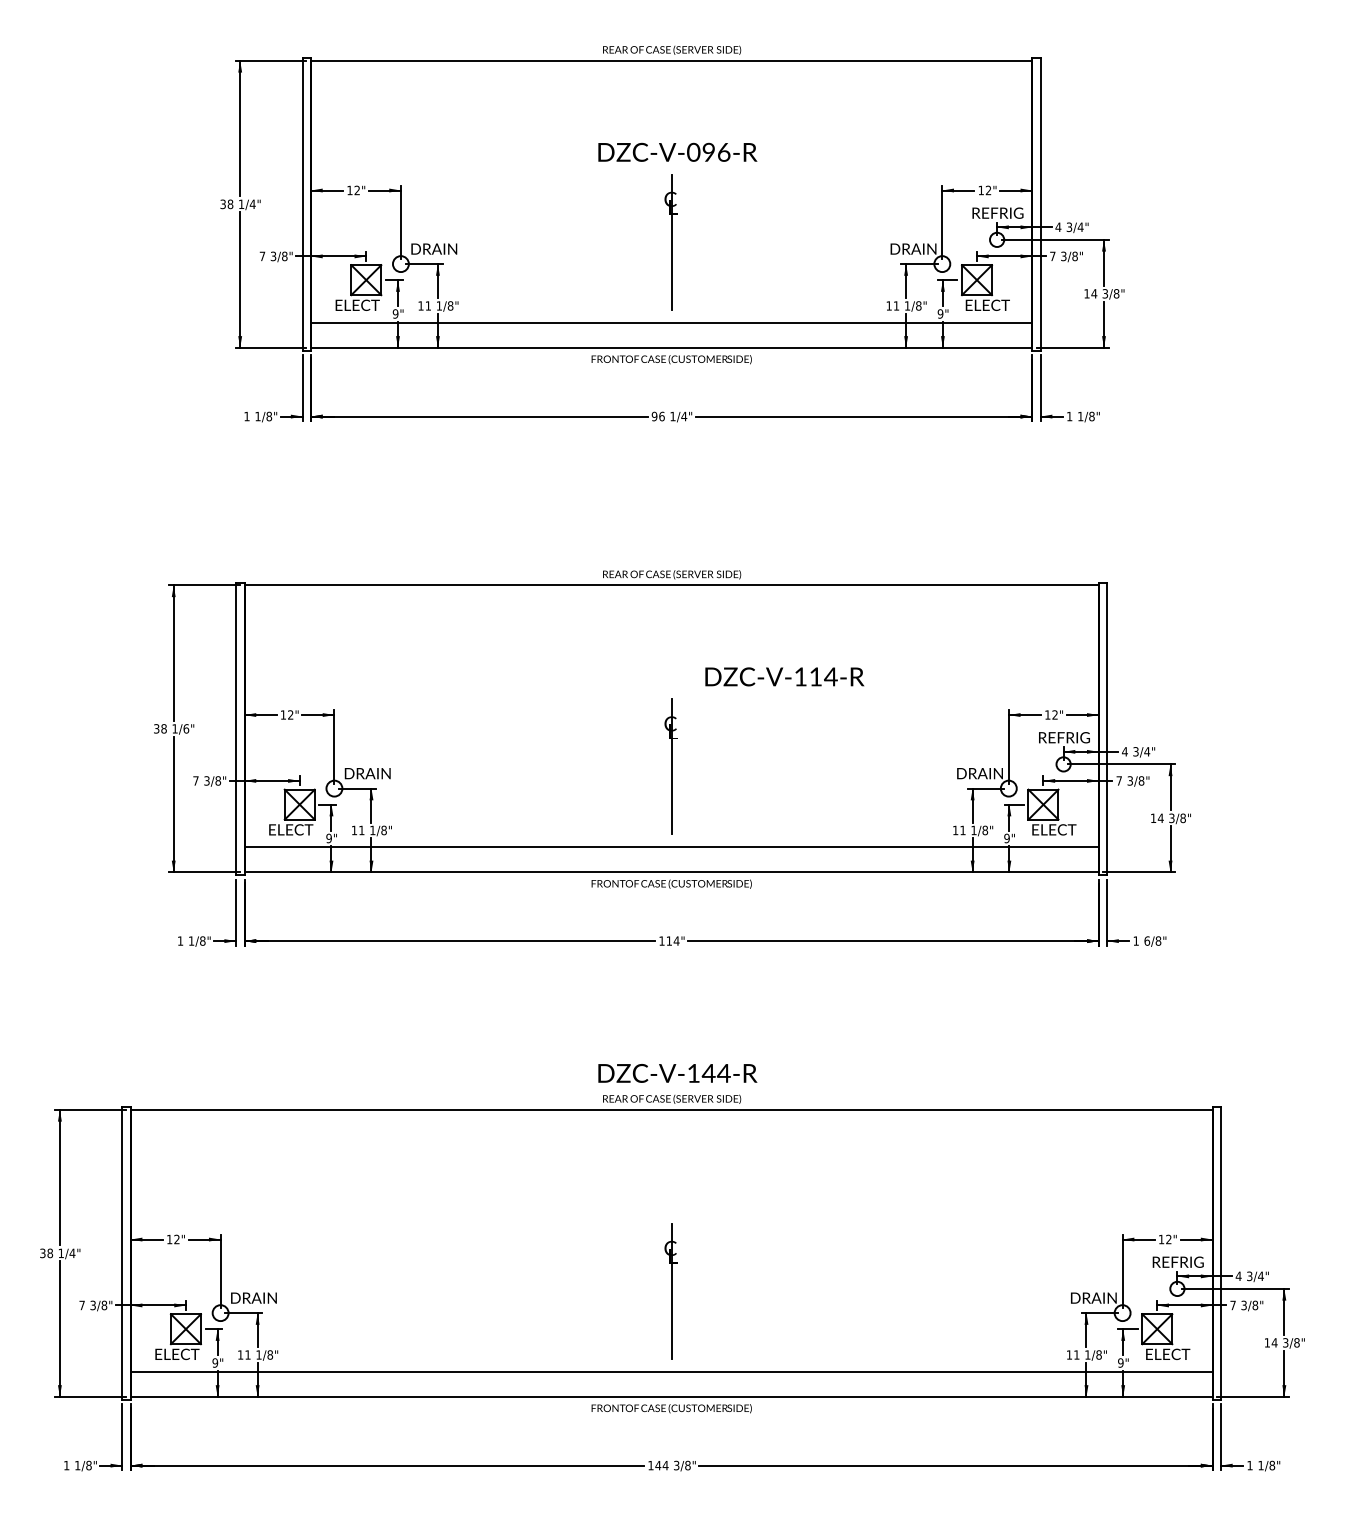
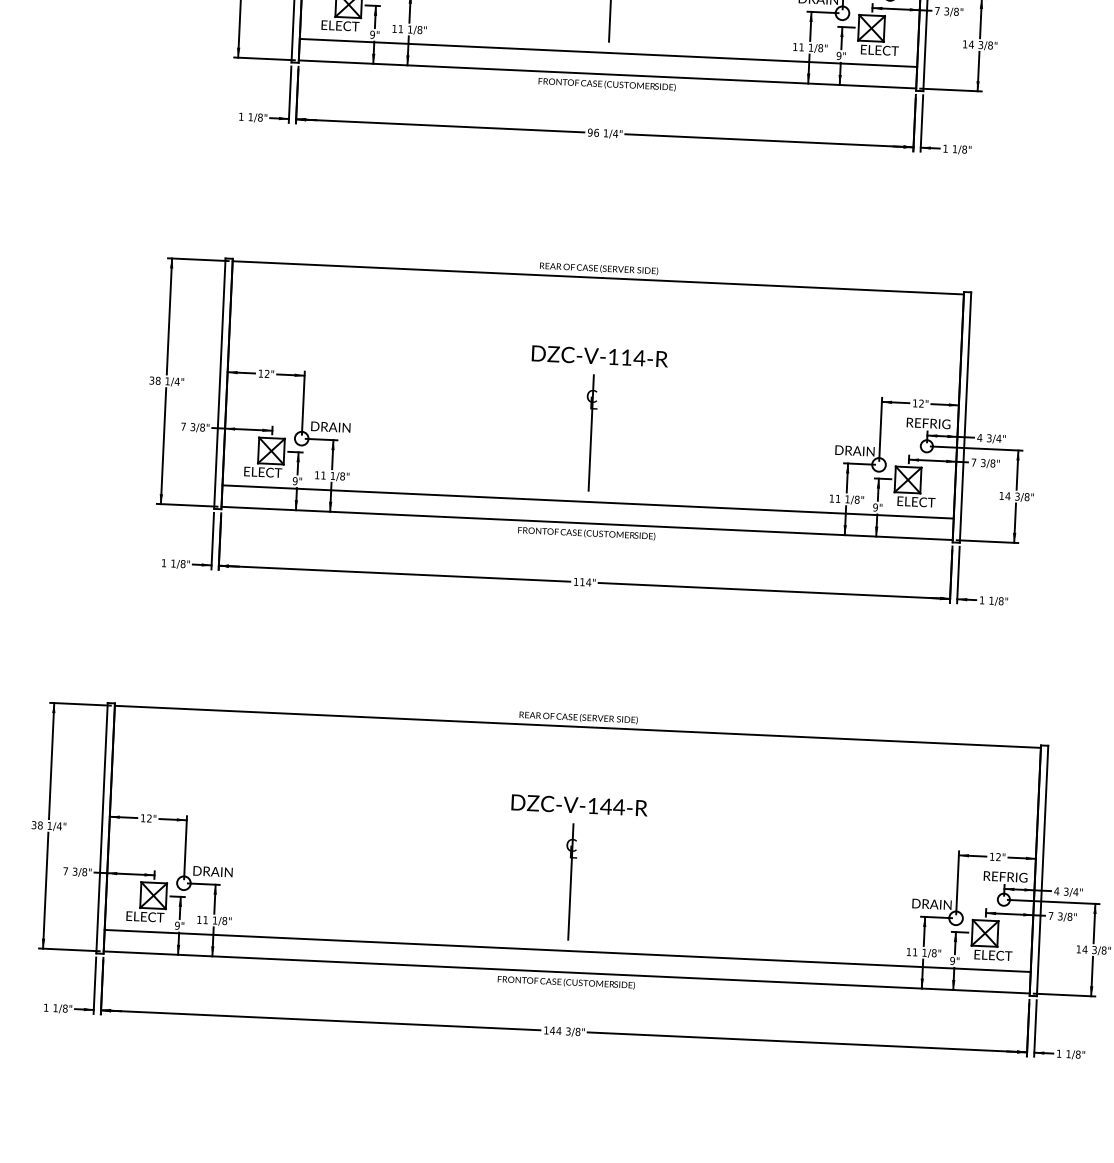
text: (784, 676) -> (599, 356), moved
text: (186, 728) -> (177, 381), 1/6" -> 1/4"
text: (1147, 940) -> (991, 600), 6/8" -> 1/8"
text: (677, 1073) -> (579, 805), moved

